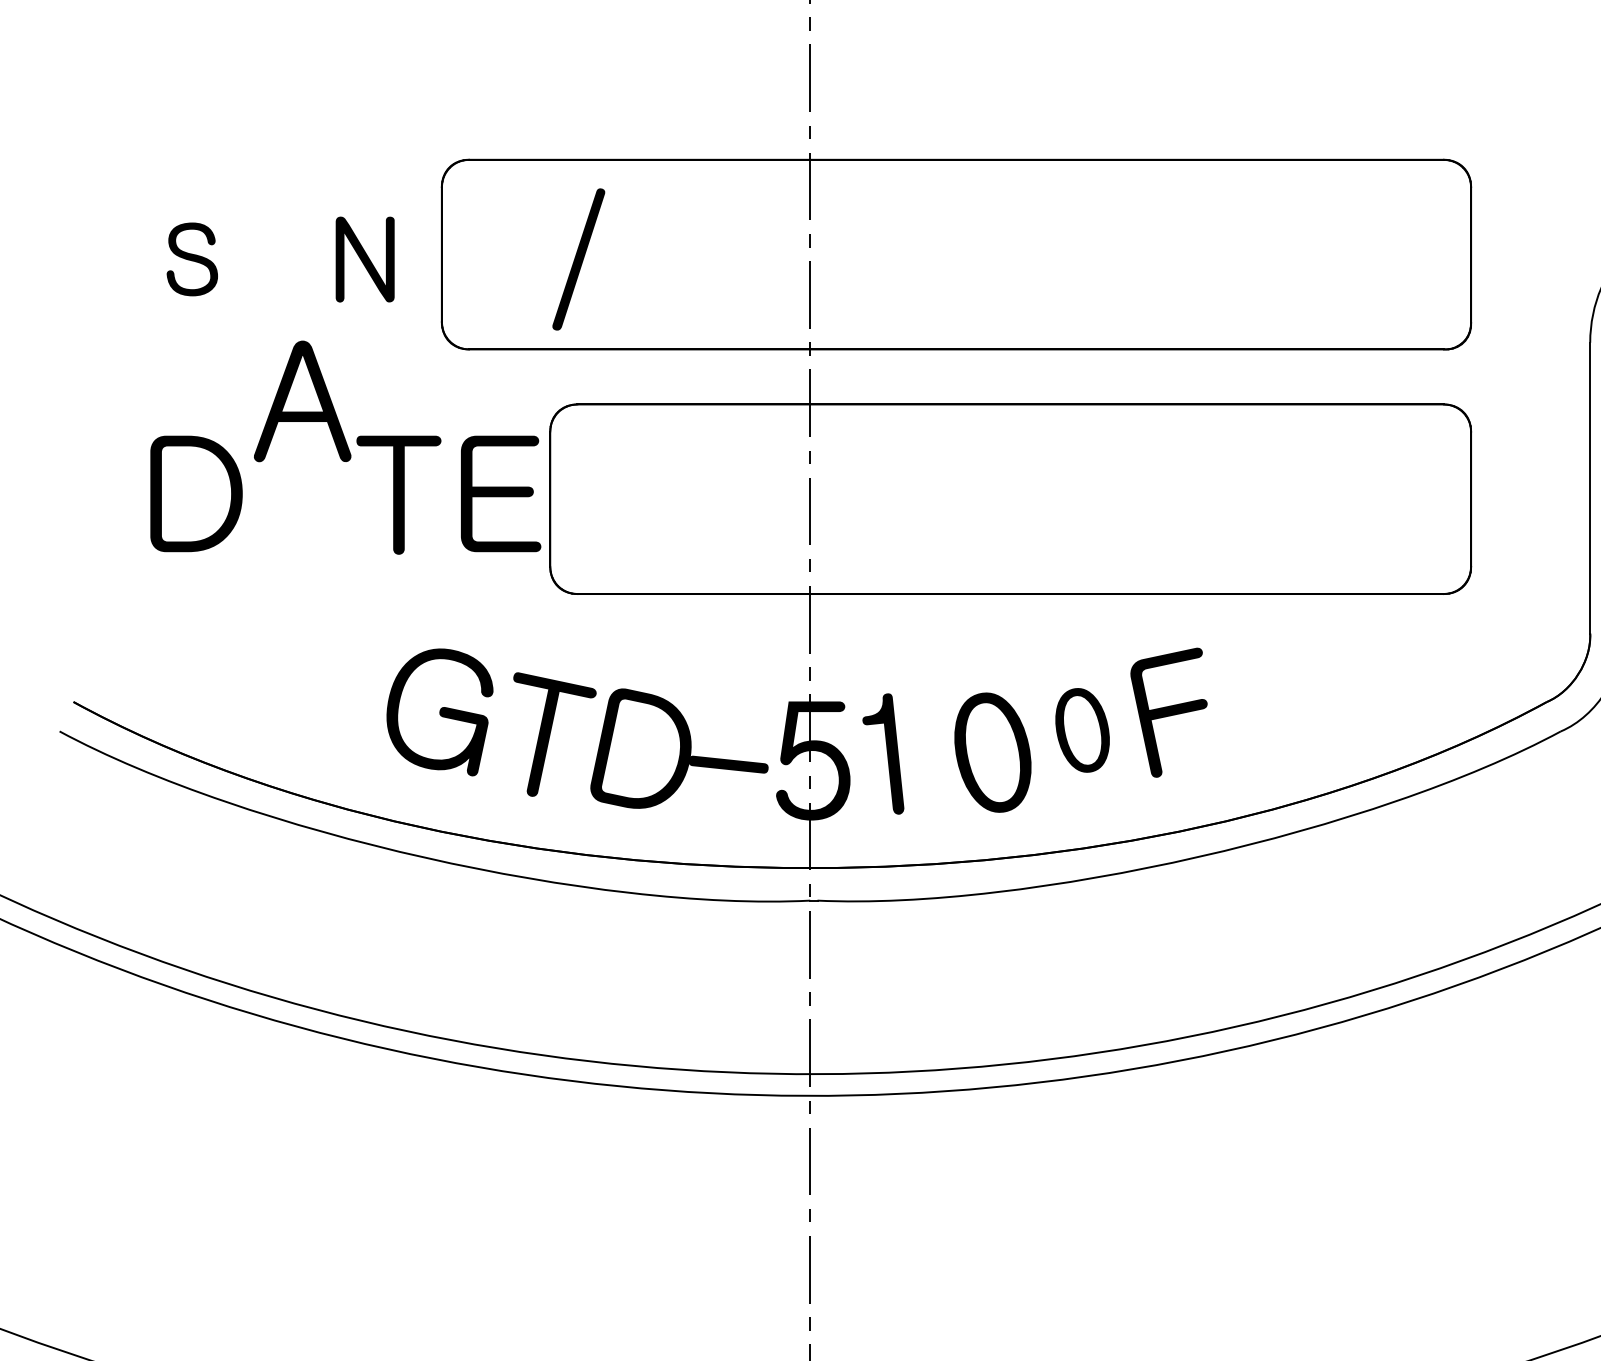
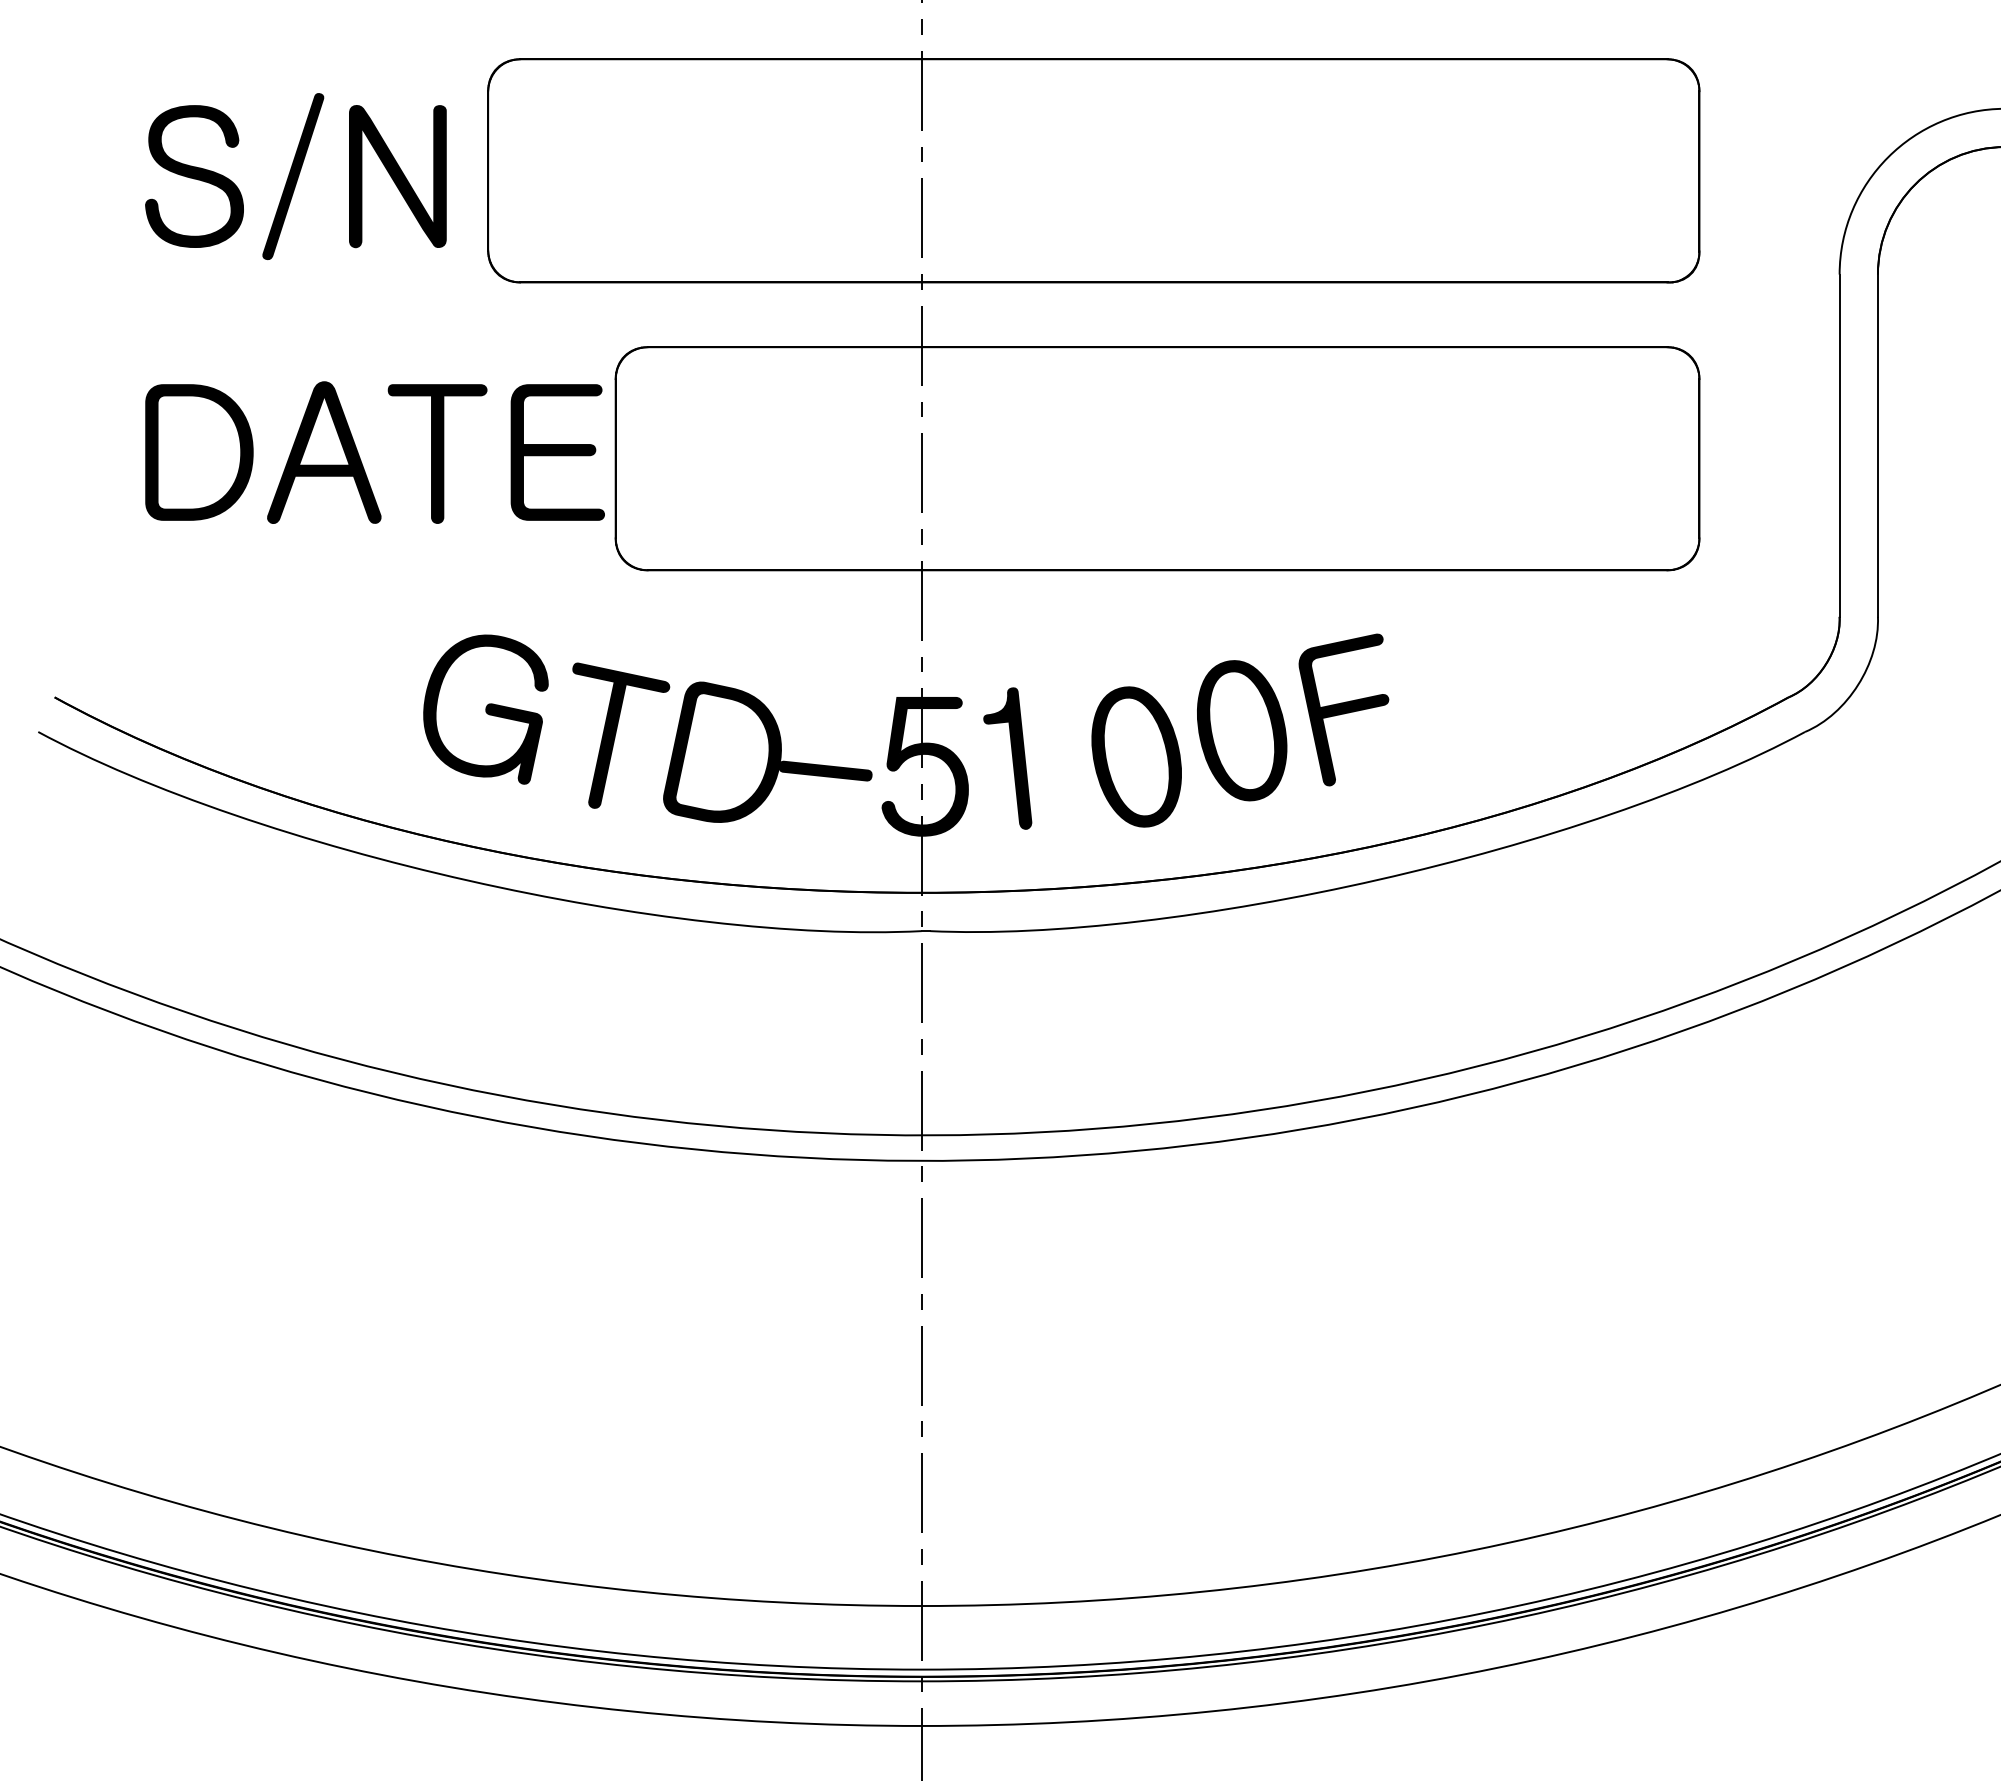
part: (192, 259) -> (194, 176), size x1.67
part: (364, 259) -> (397, 176), size x1.43
part: (578, 259) -> (293, 176), moved
part: (302, 401) -> (324, 452), moved
part: (1082, 730) -> (1242, 730), size x1.43

